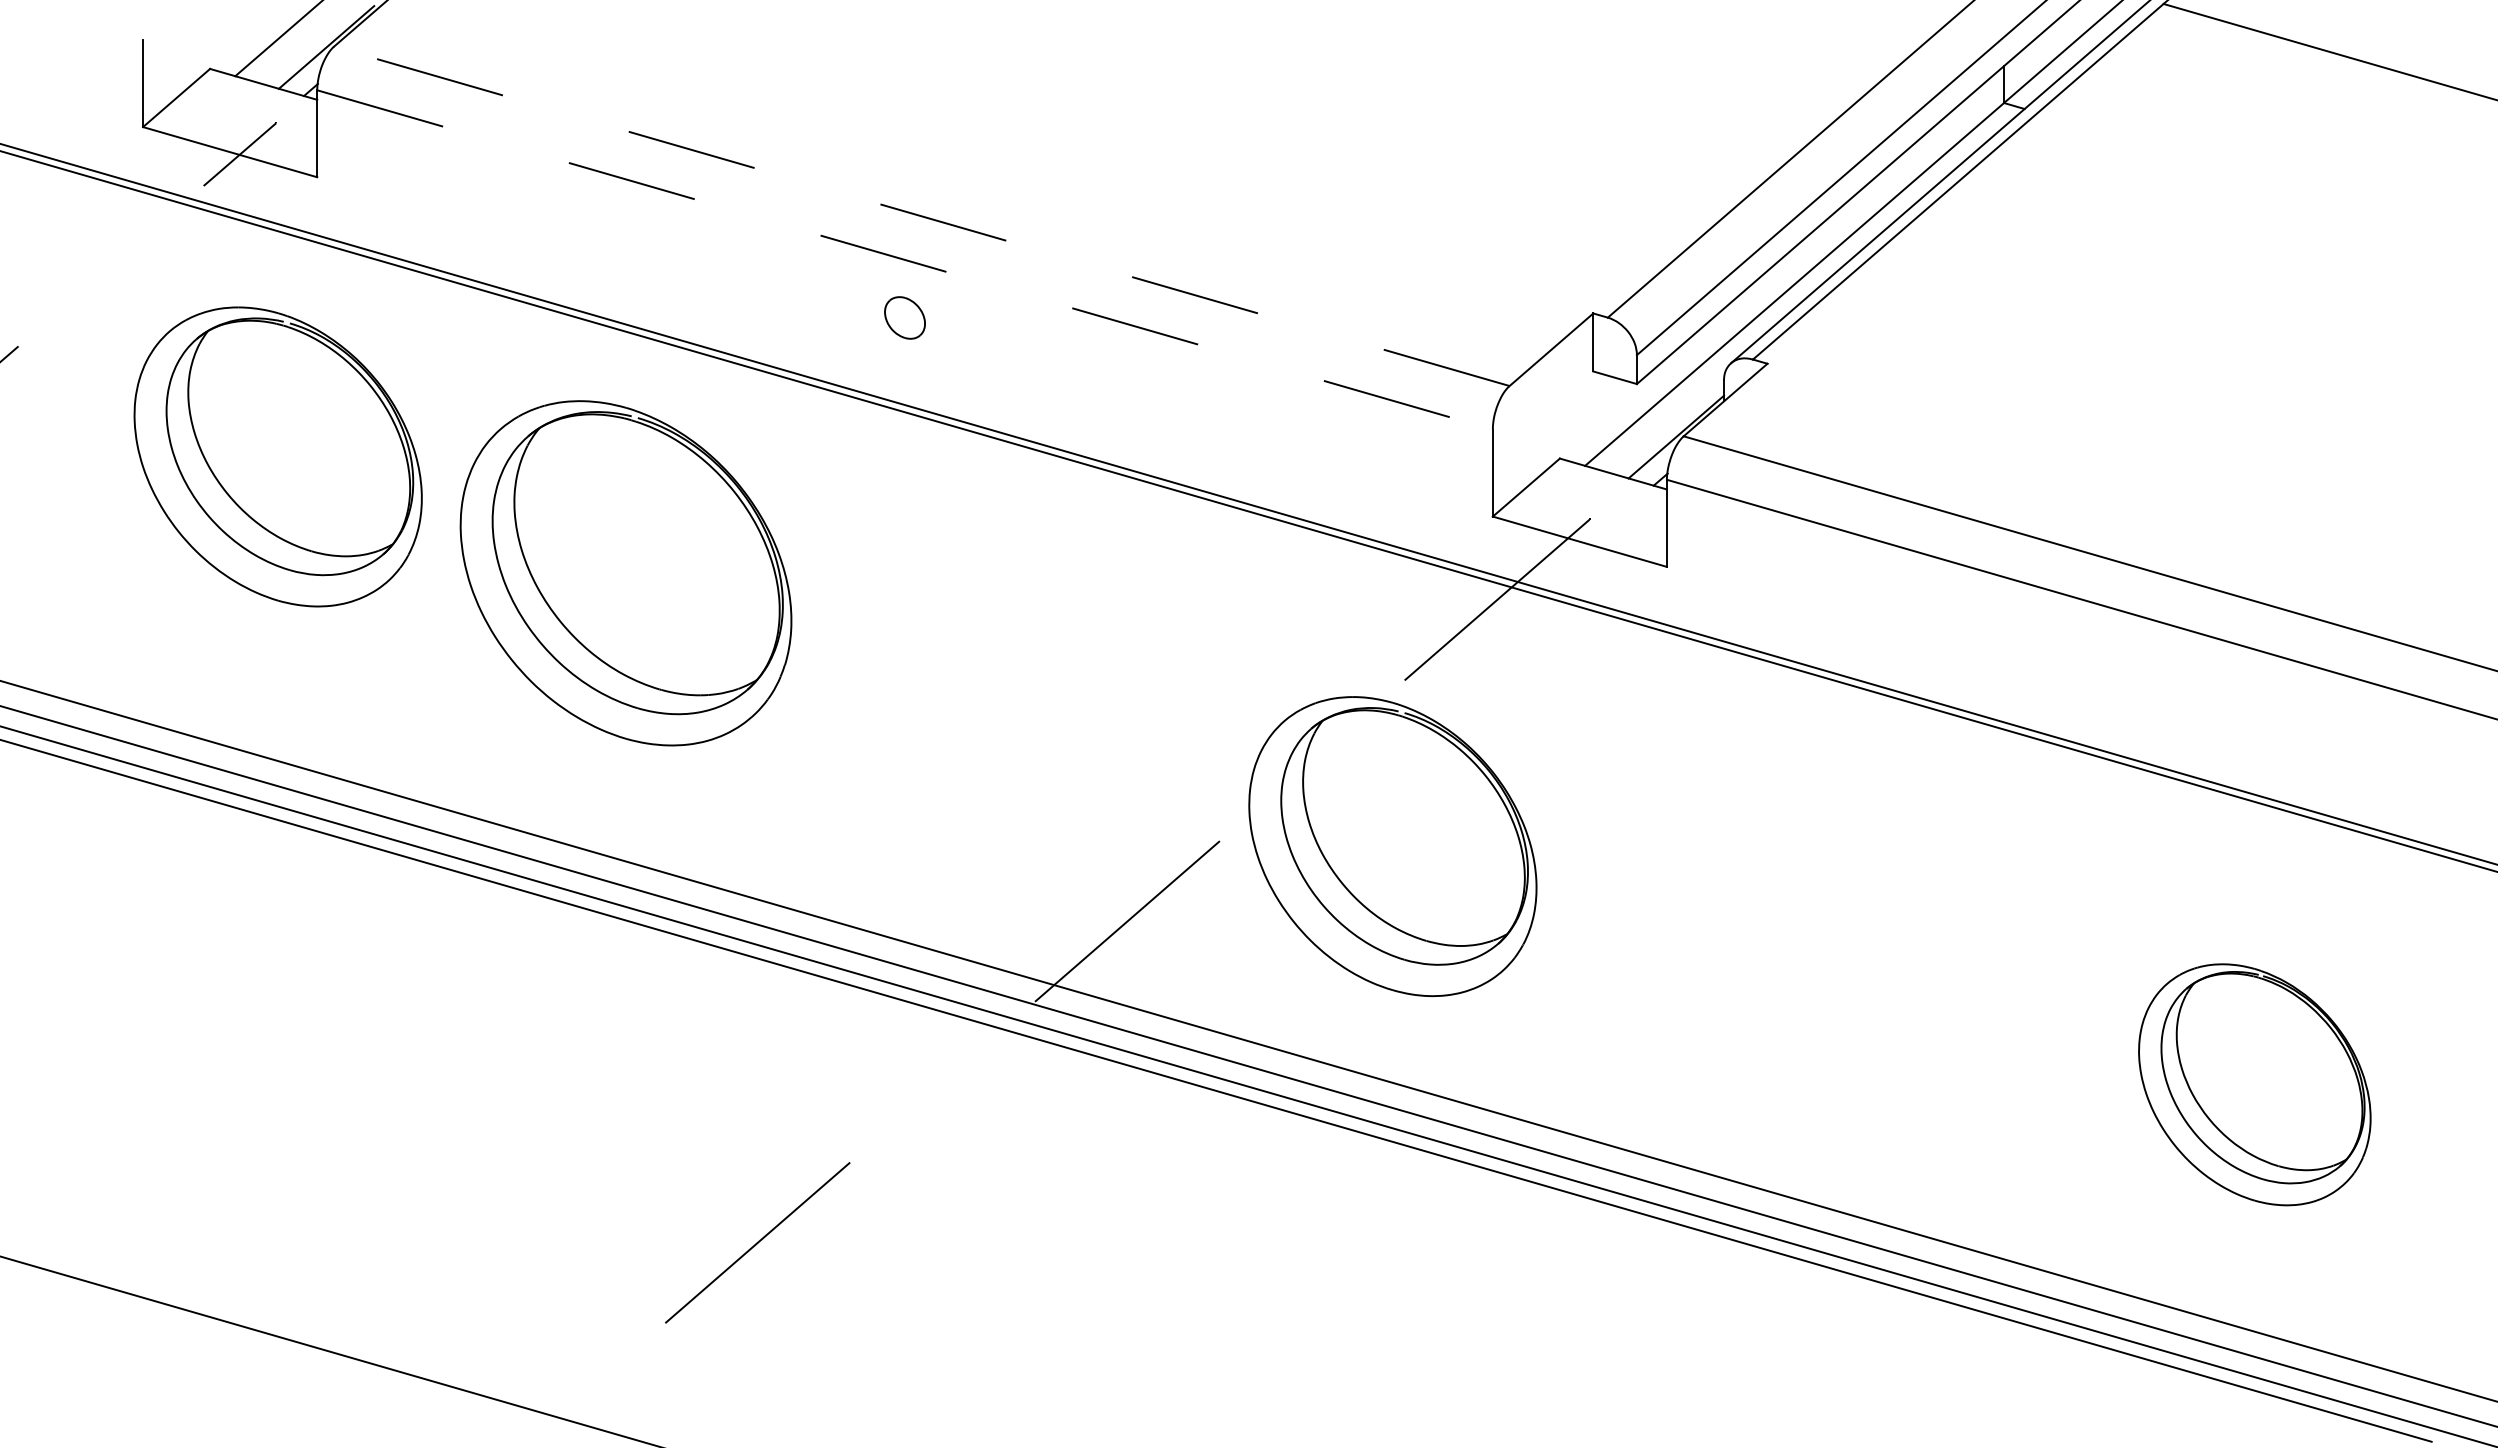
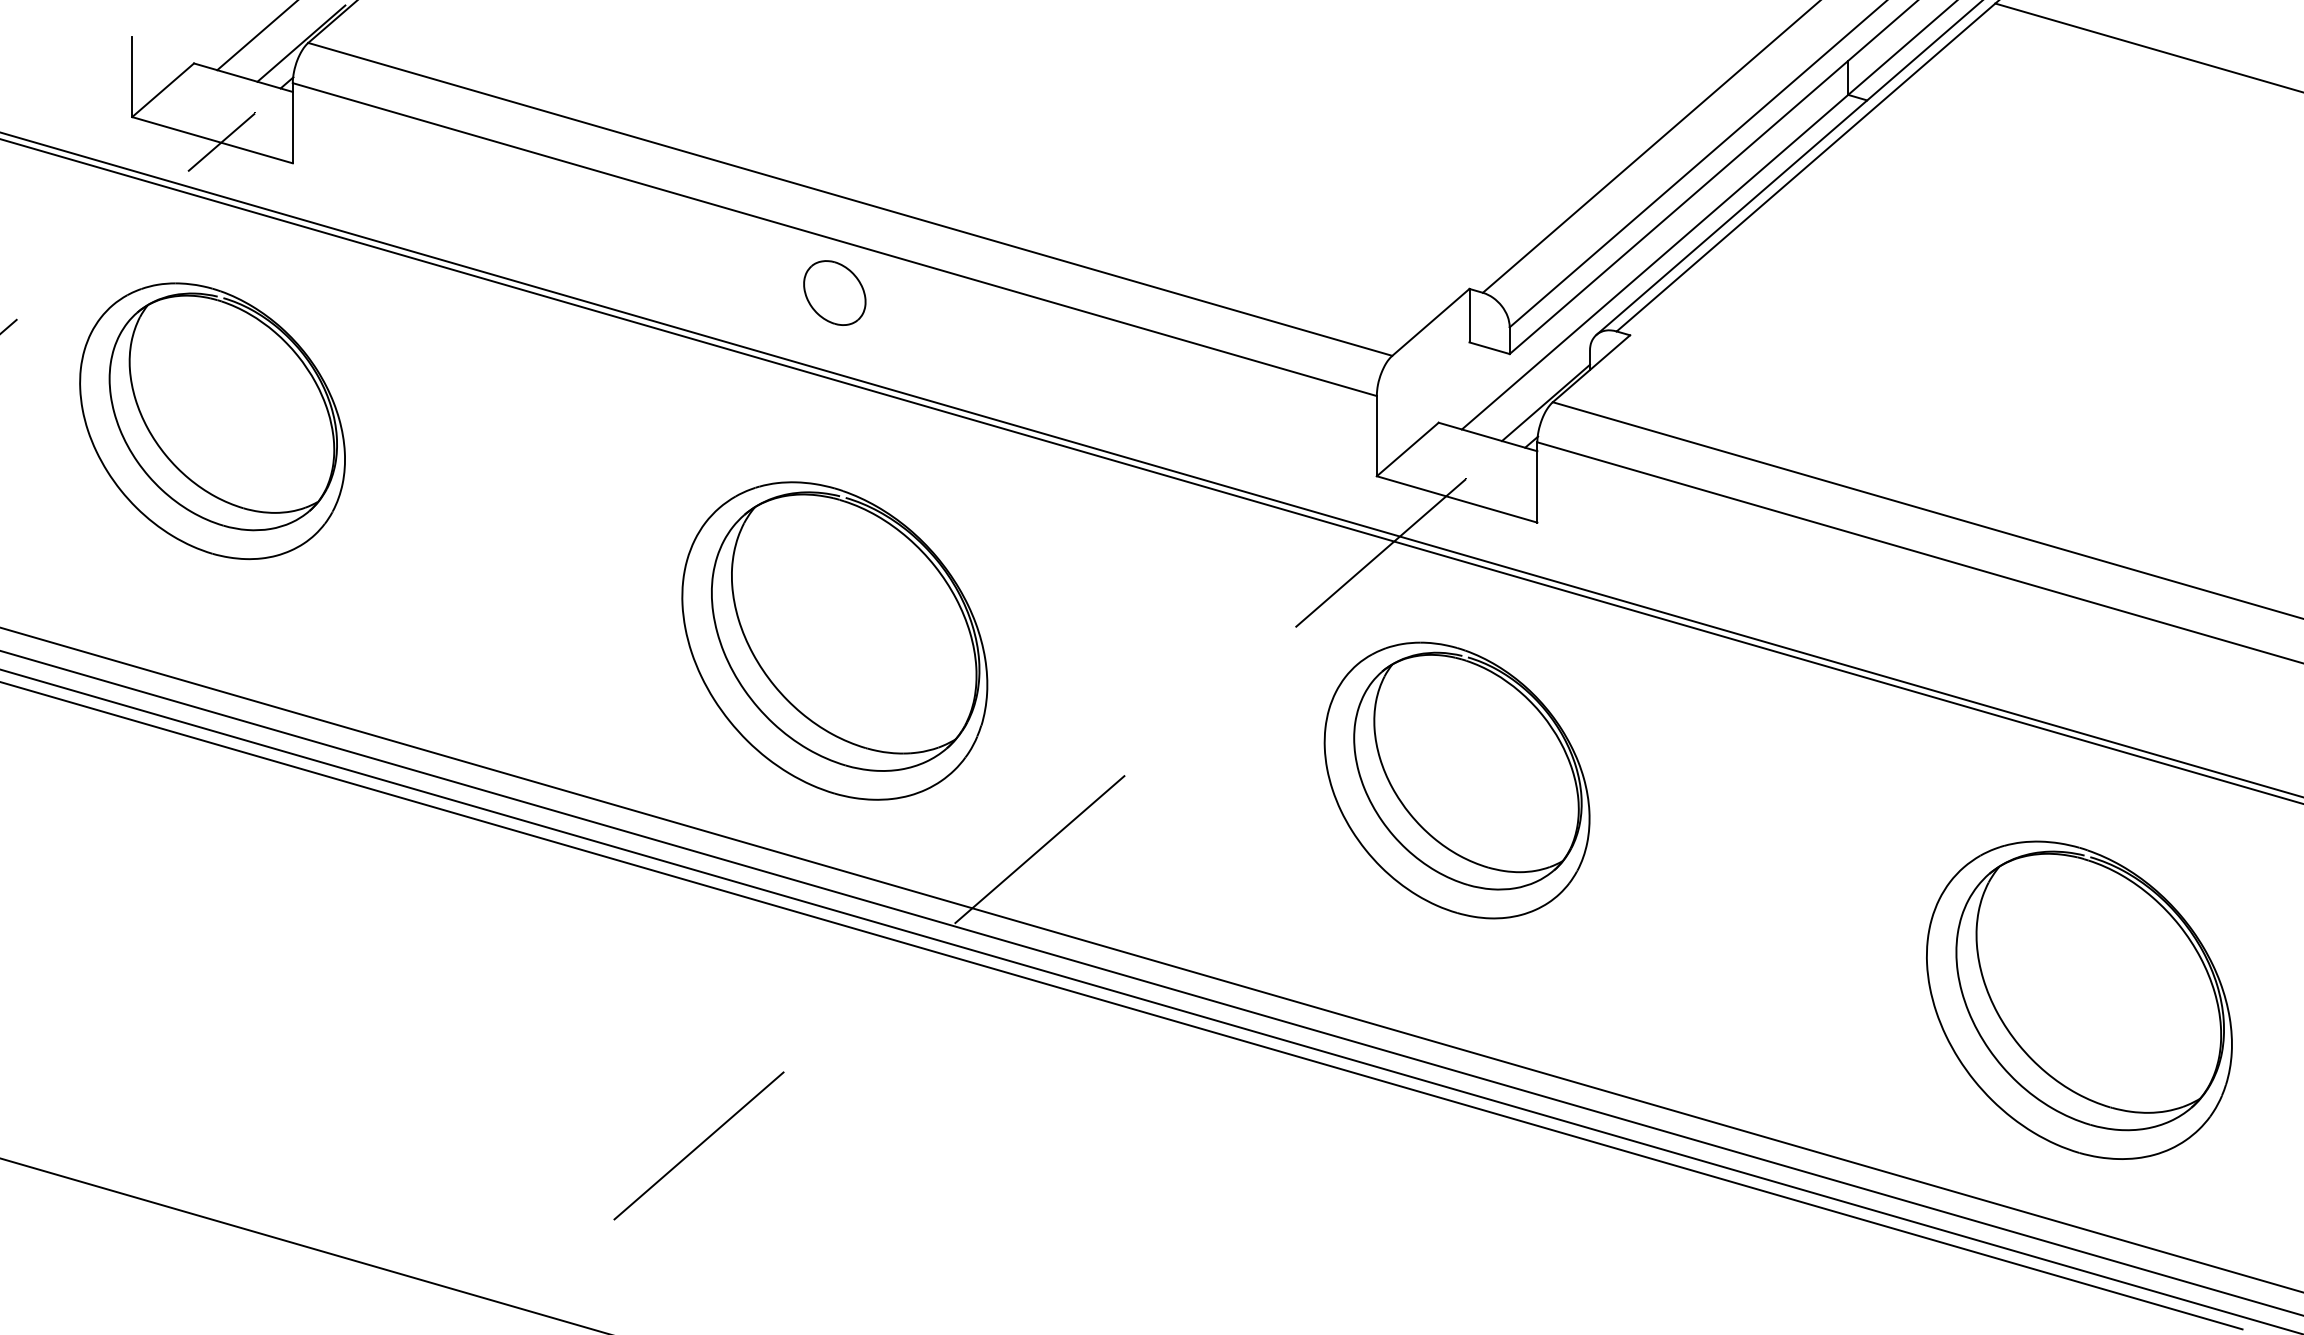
line: (921, 216) -> (850, 199), dashed -> solid
line: (905, 259) -> (835, 239), dashed -> solid
part: (904, 317) -> (834, 292), size x1.67
part: (277, 456) -> (211, 420), moved
part: (625, 573) -> (834, 641), moved
part: (1392, 846) -> (1456, 780), moved
part: (2254, 1084) -> (2079, 999), size x1.43

